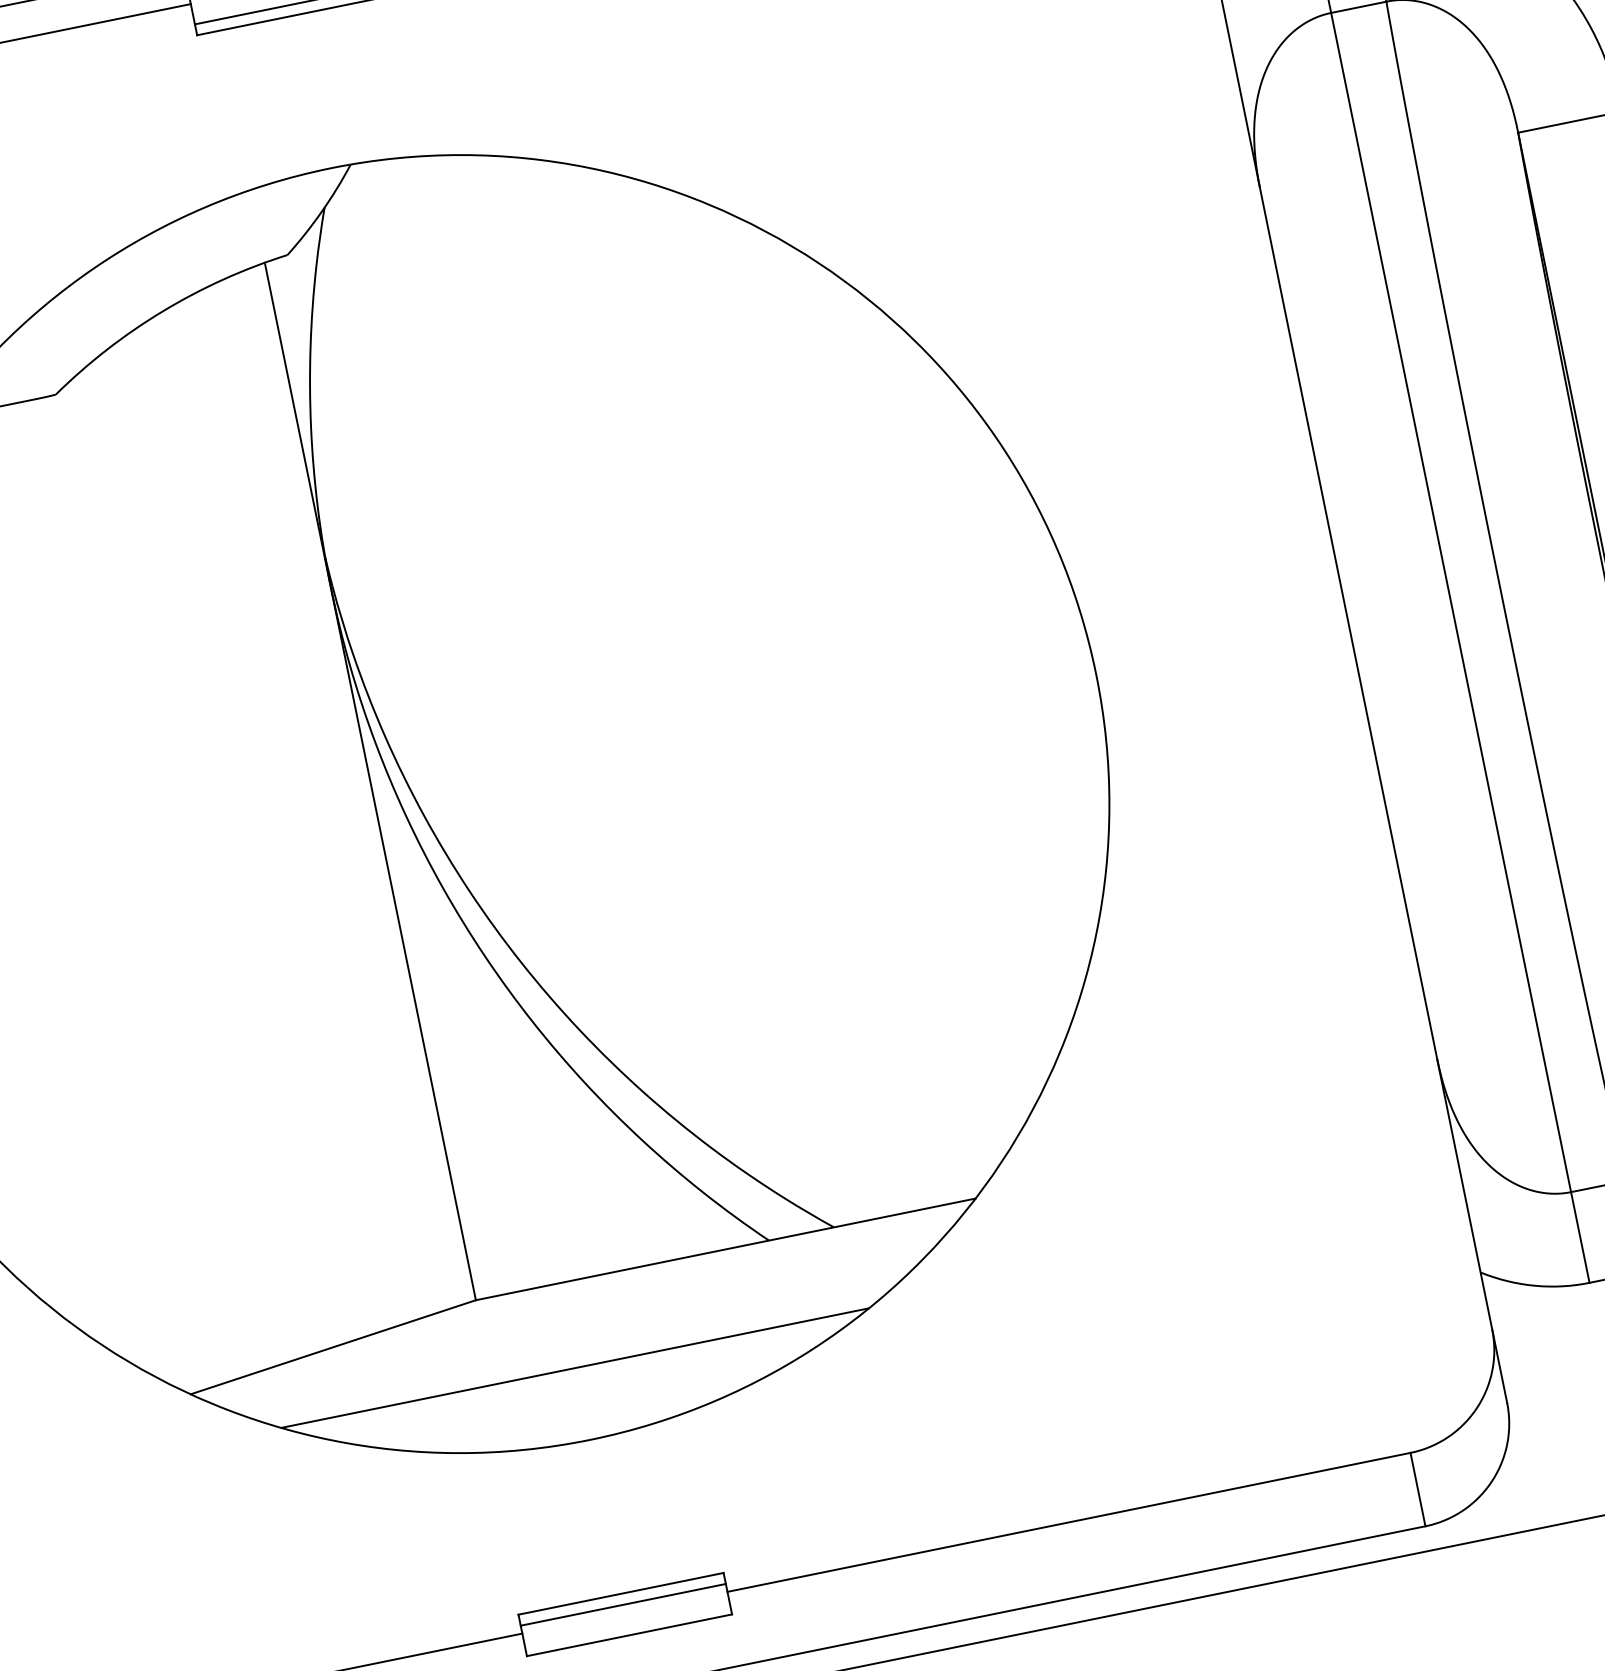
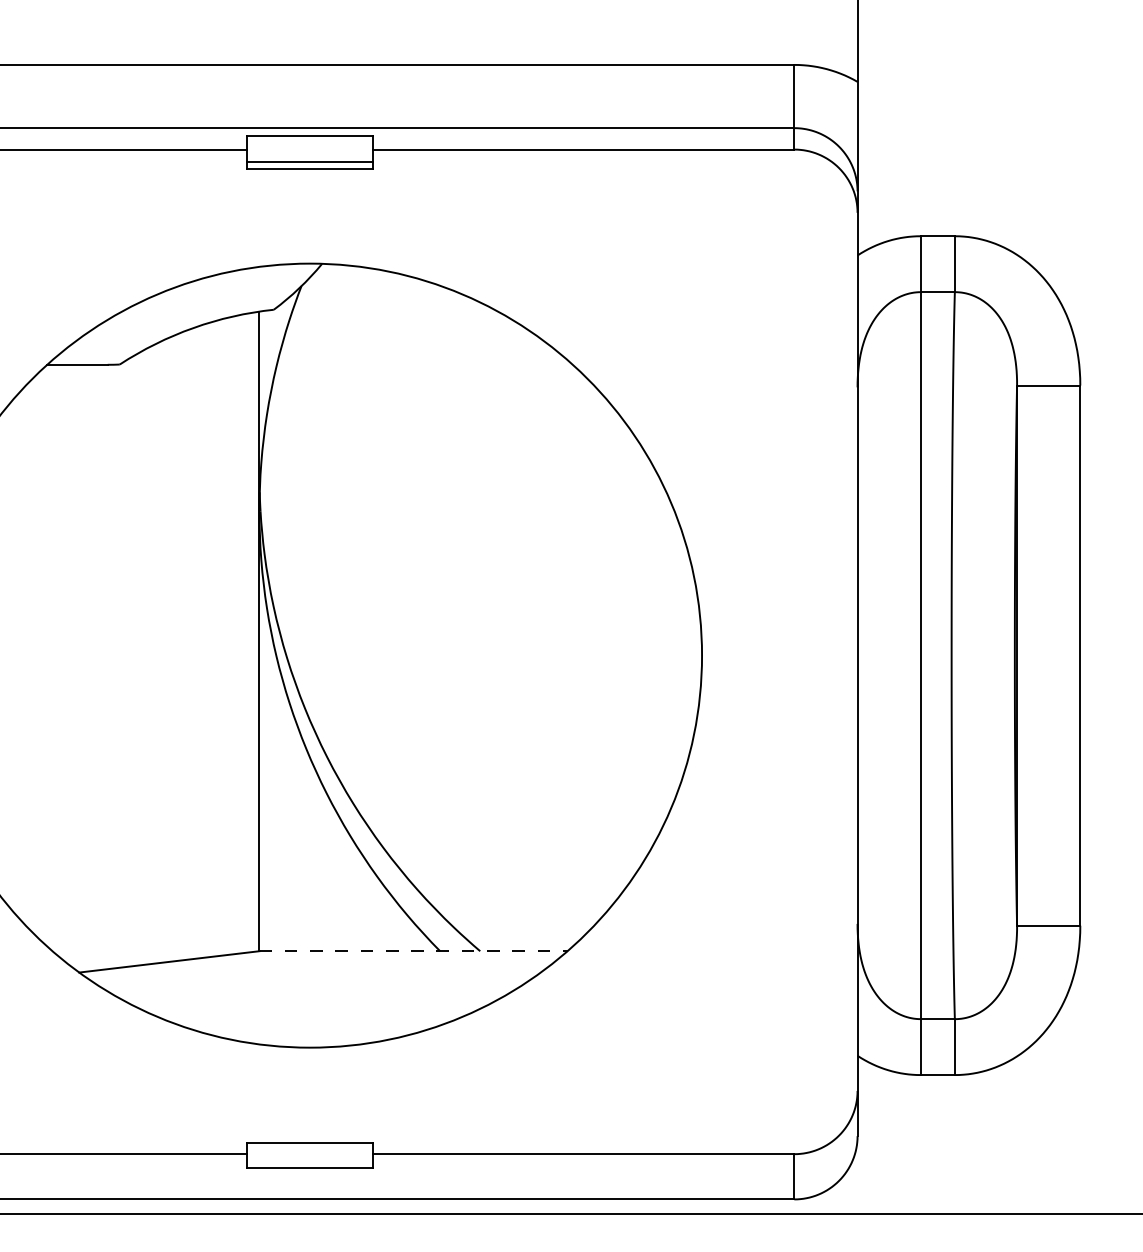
line: (725, 1249) -> (413, 951), solid -> dashed
line: (575, 1368) -> (310, 1003), removed
line: (622, 1605) -> (309, 1149), removed

